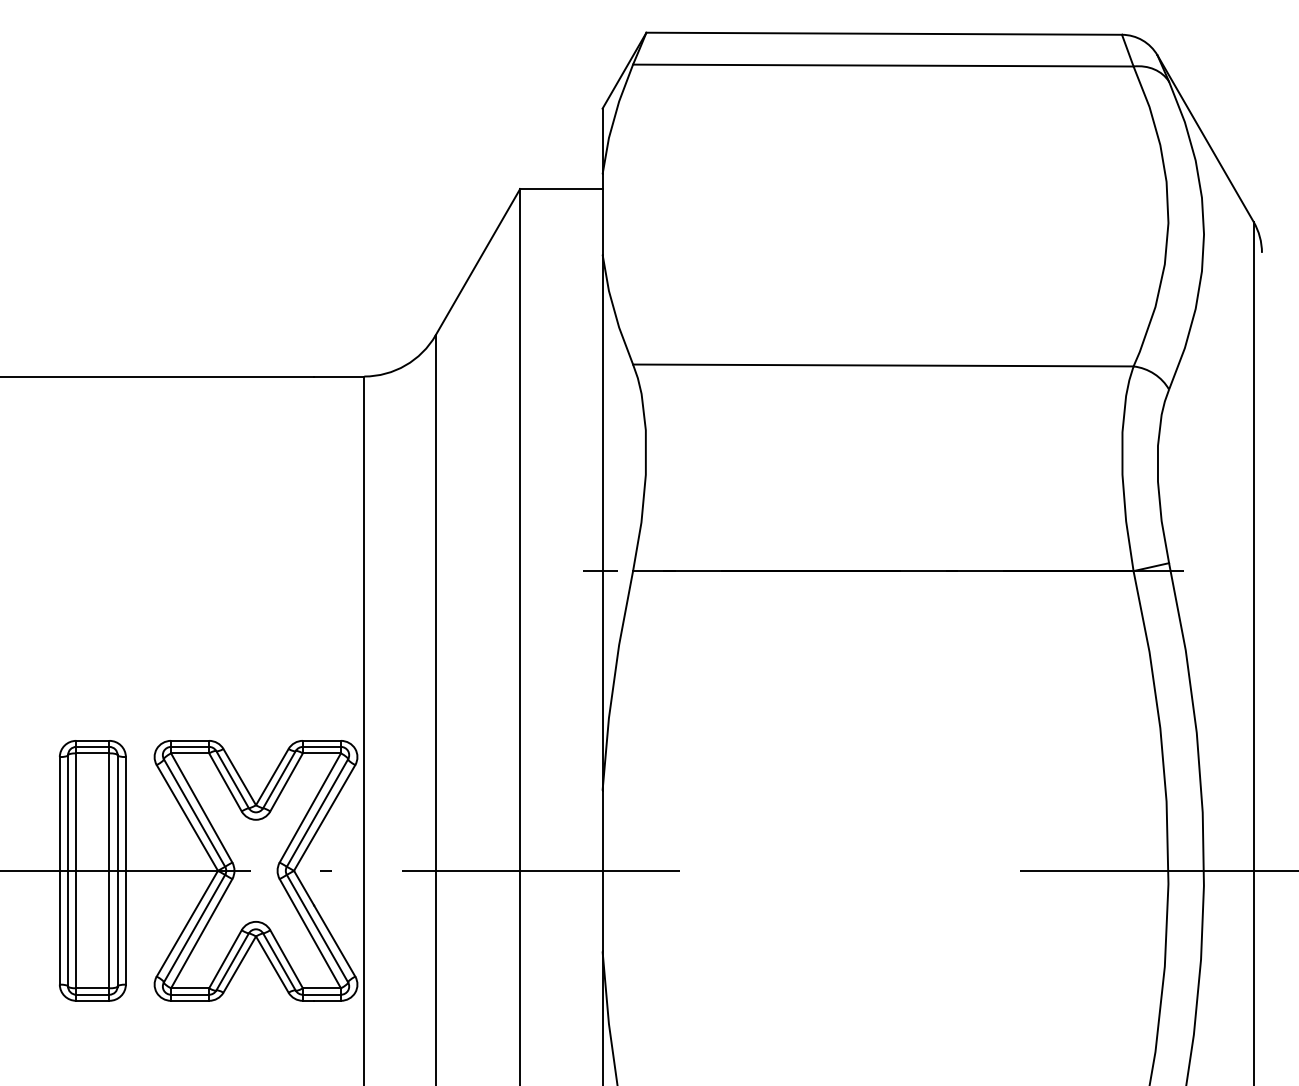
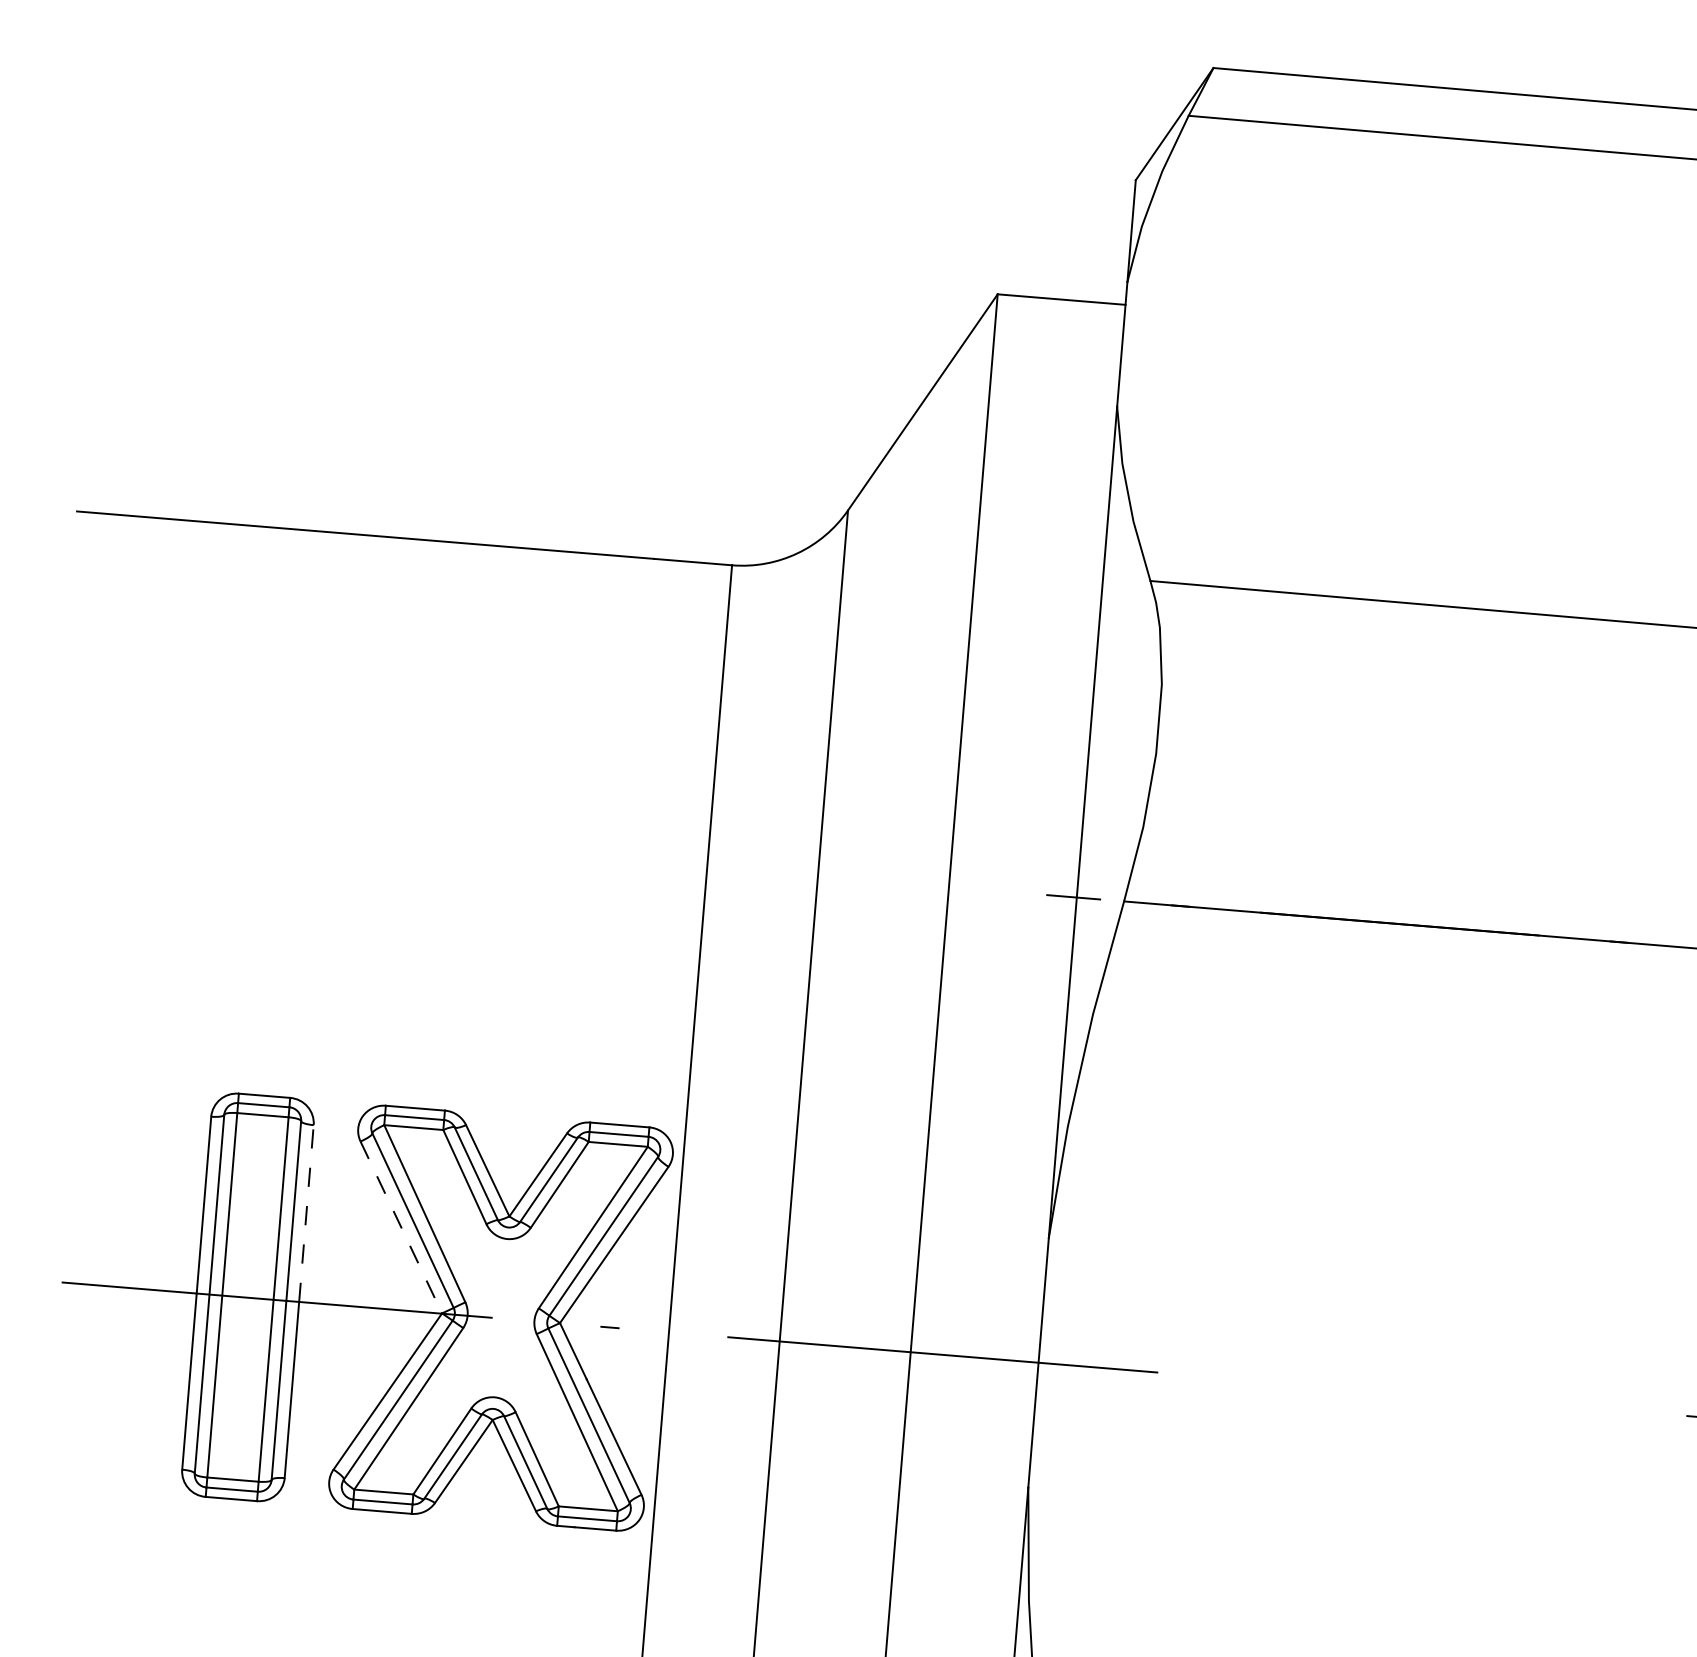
line: (125, 814) -> (305, 1214), solid -> dashed
line: (187, 818) -> (401, 1228), solid -> dashed

